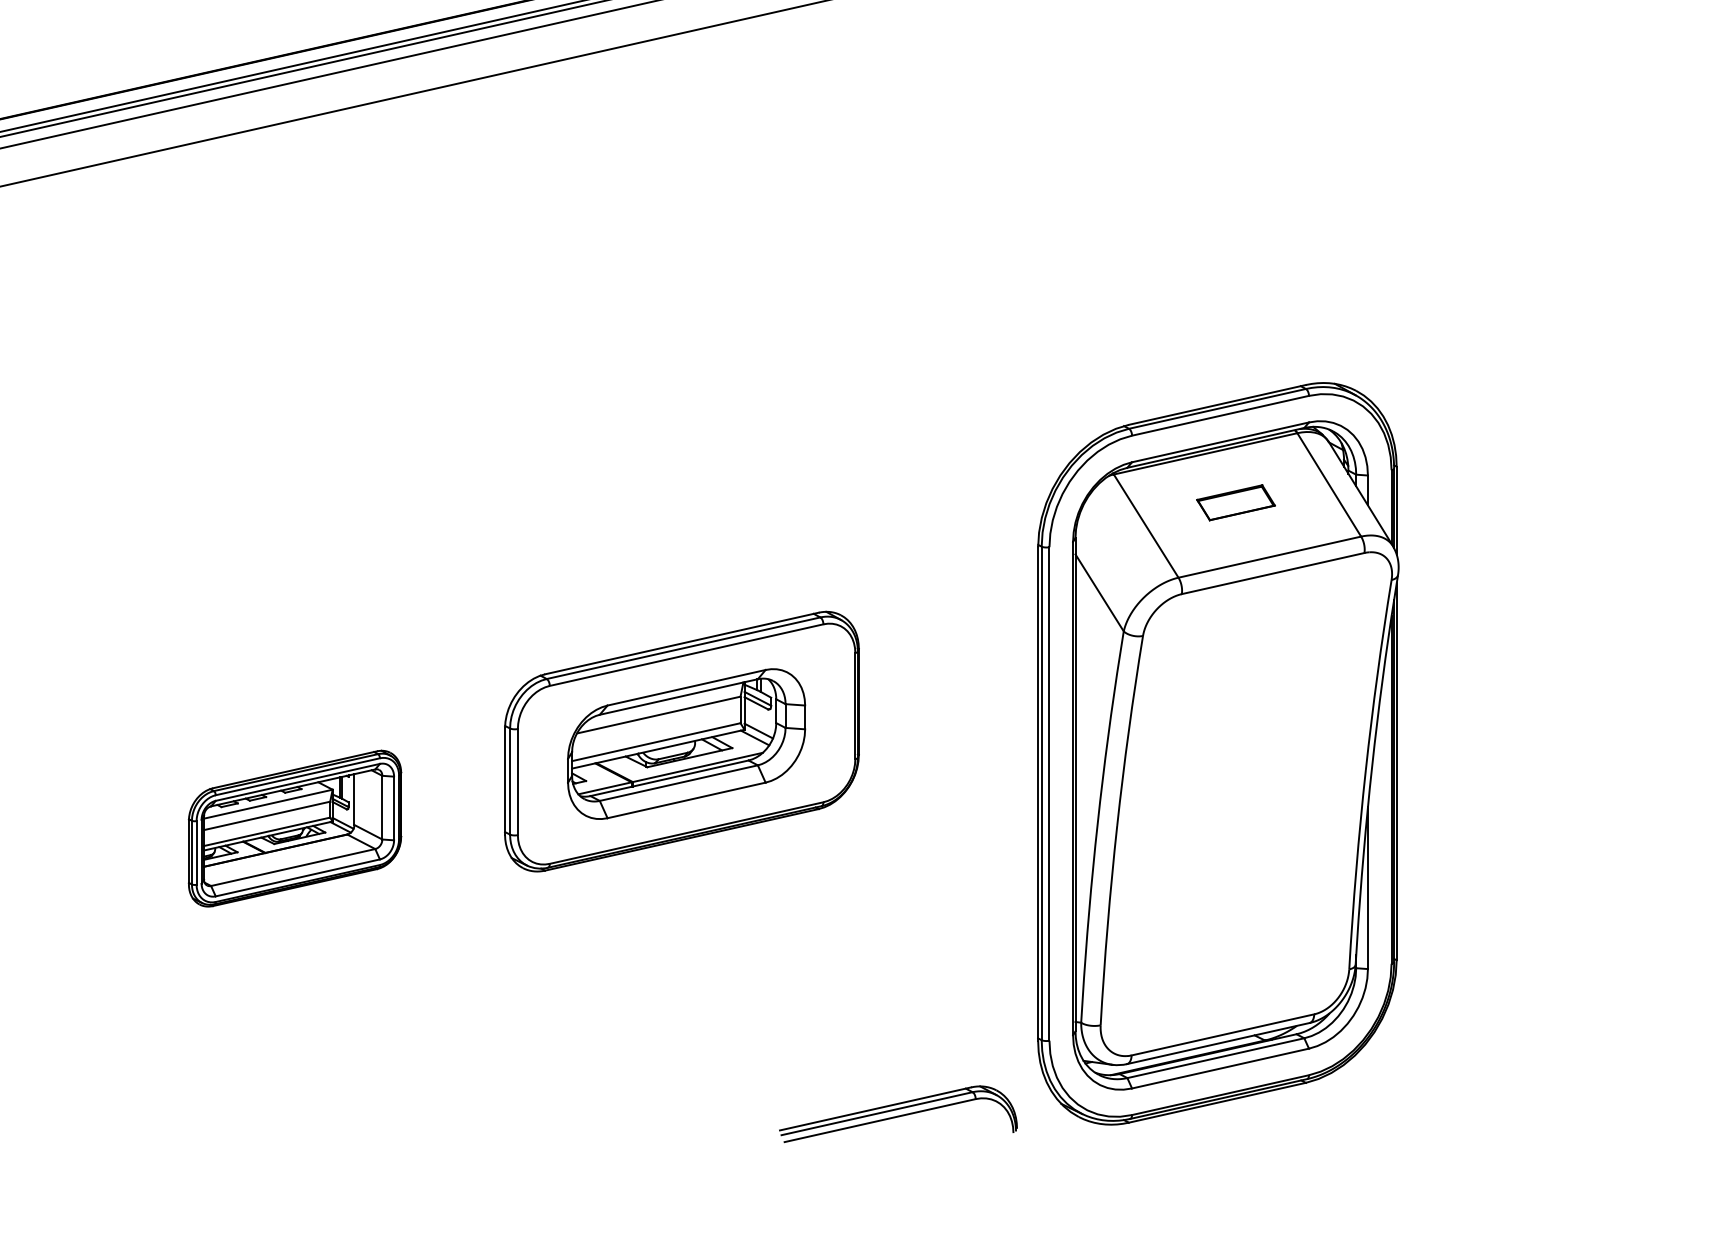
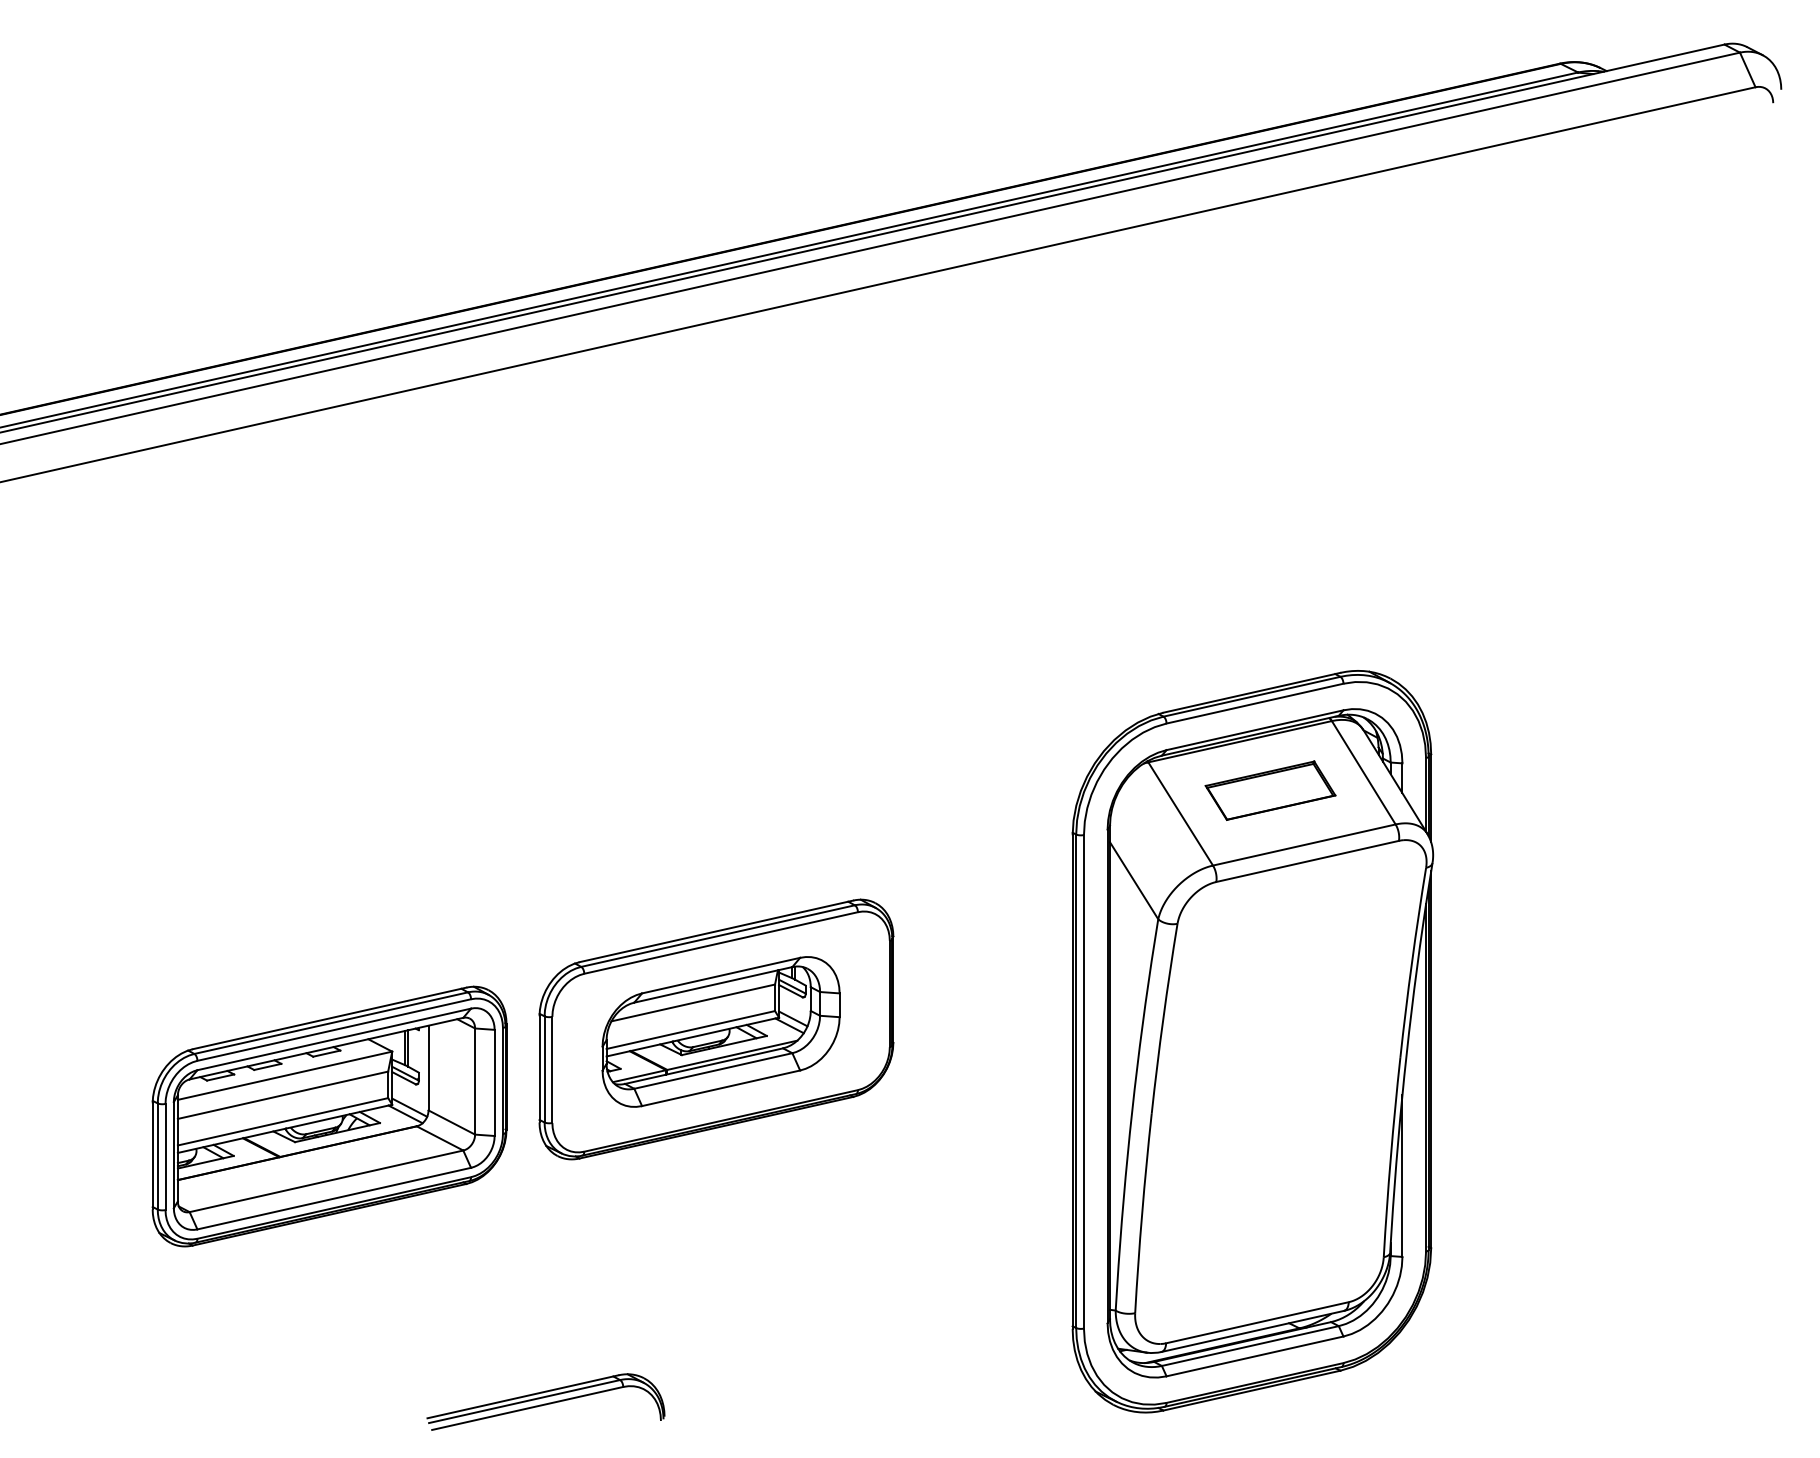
part: (1236, 502) -> (1270, 790), size x1.67
part: (295, 828) -> (329, 1116), size x1.67
part: (898, 1113) -> (545, 1401), moved

